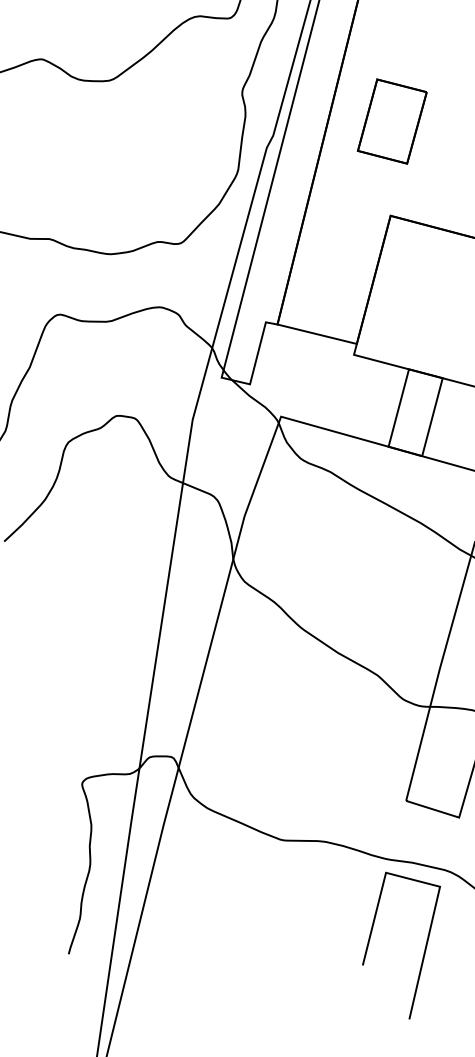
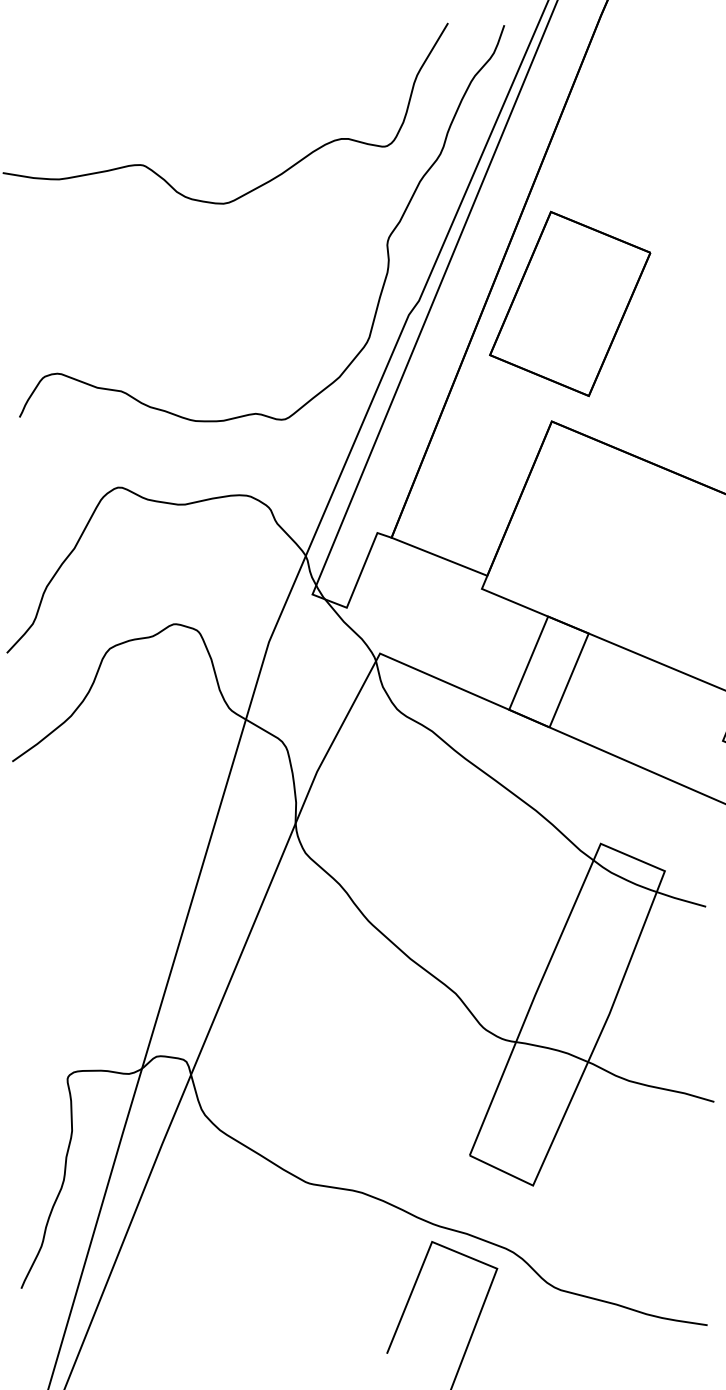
part: (392, 121) -> (570, 303), size x1.67

